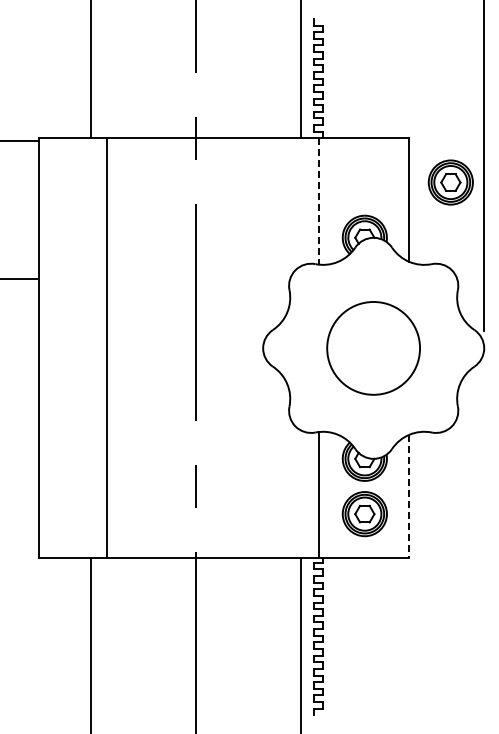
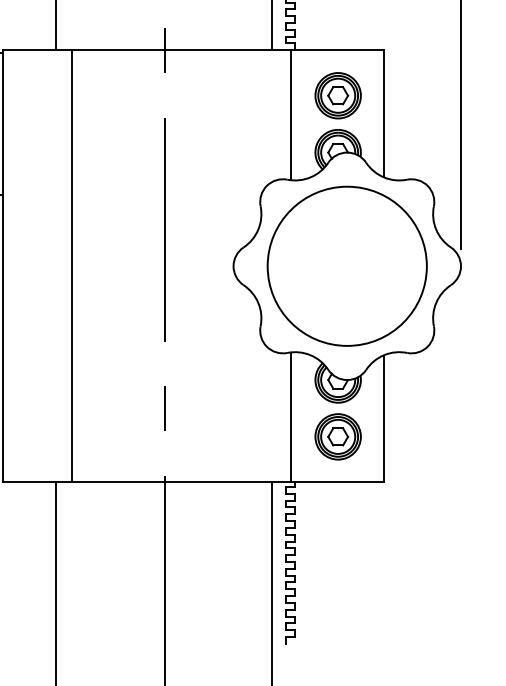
part: (450, 182) -> (337, 95), moved
line: (318, 201) -> (290, 115), dashed -> solid
circle: (373, 348) -> (347, 266), size x1.67
line: (409, 496) -> (384, 418), dashed -> solid

